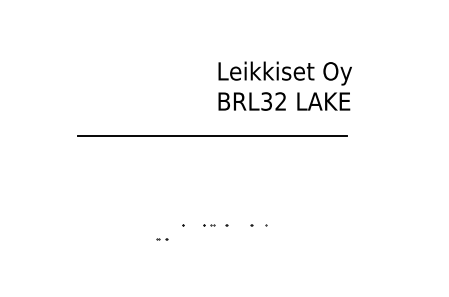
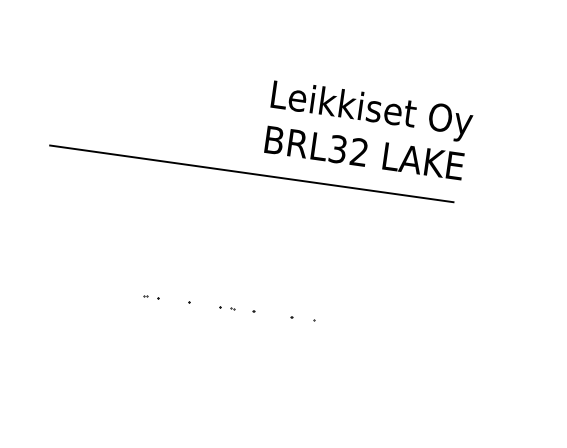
text: (284, 85) -> (368, 129), moved
part: (162, 239) -> (151, 297), moved

